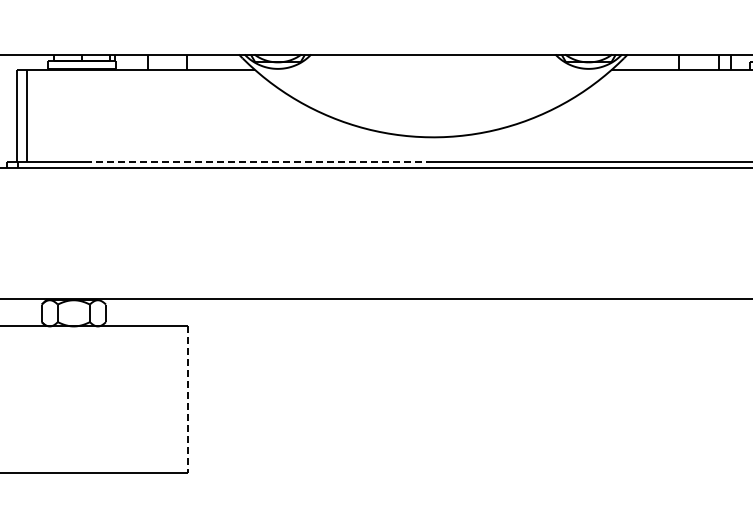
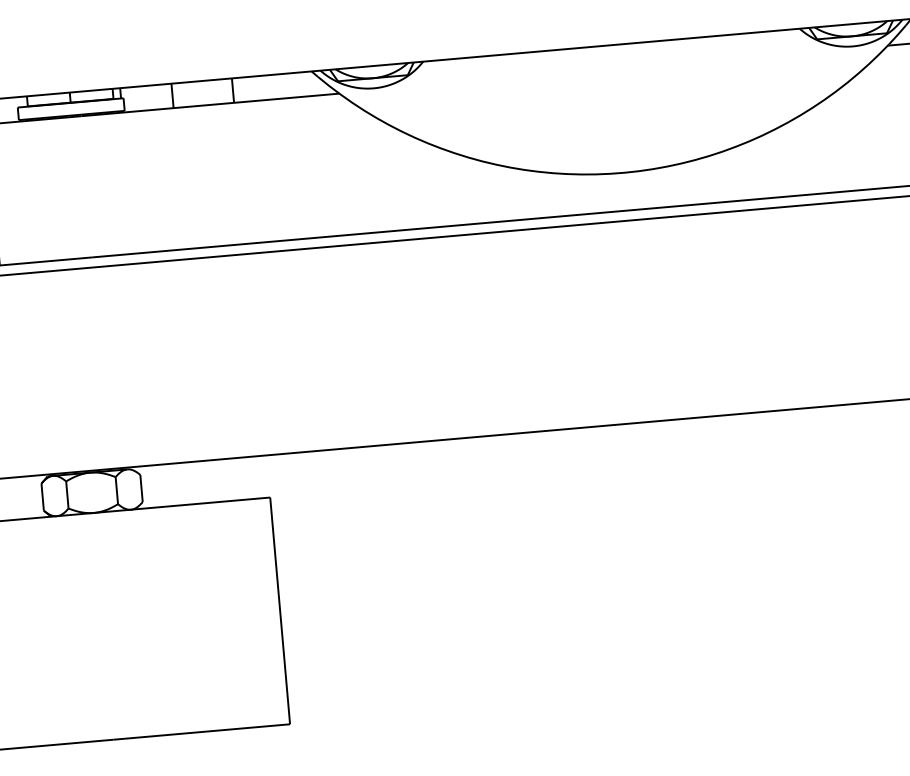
line: (260, 161) -> (359, 233), dashed -> solid
line: (188, 399) -> (280, 610), dashed -> solid

